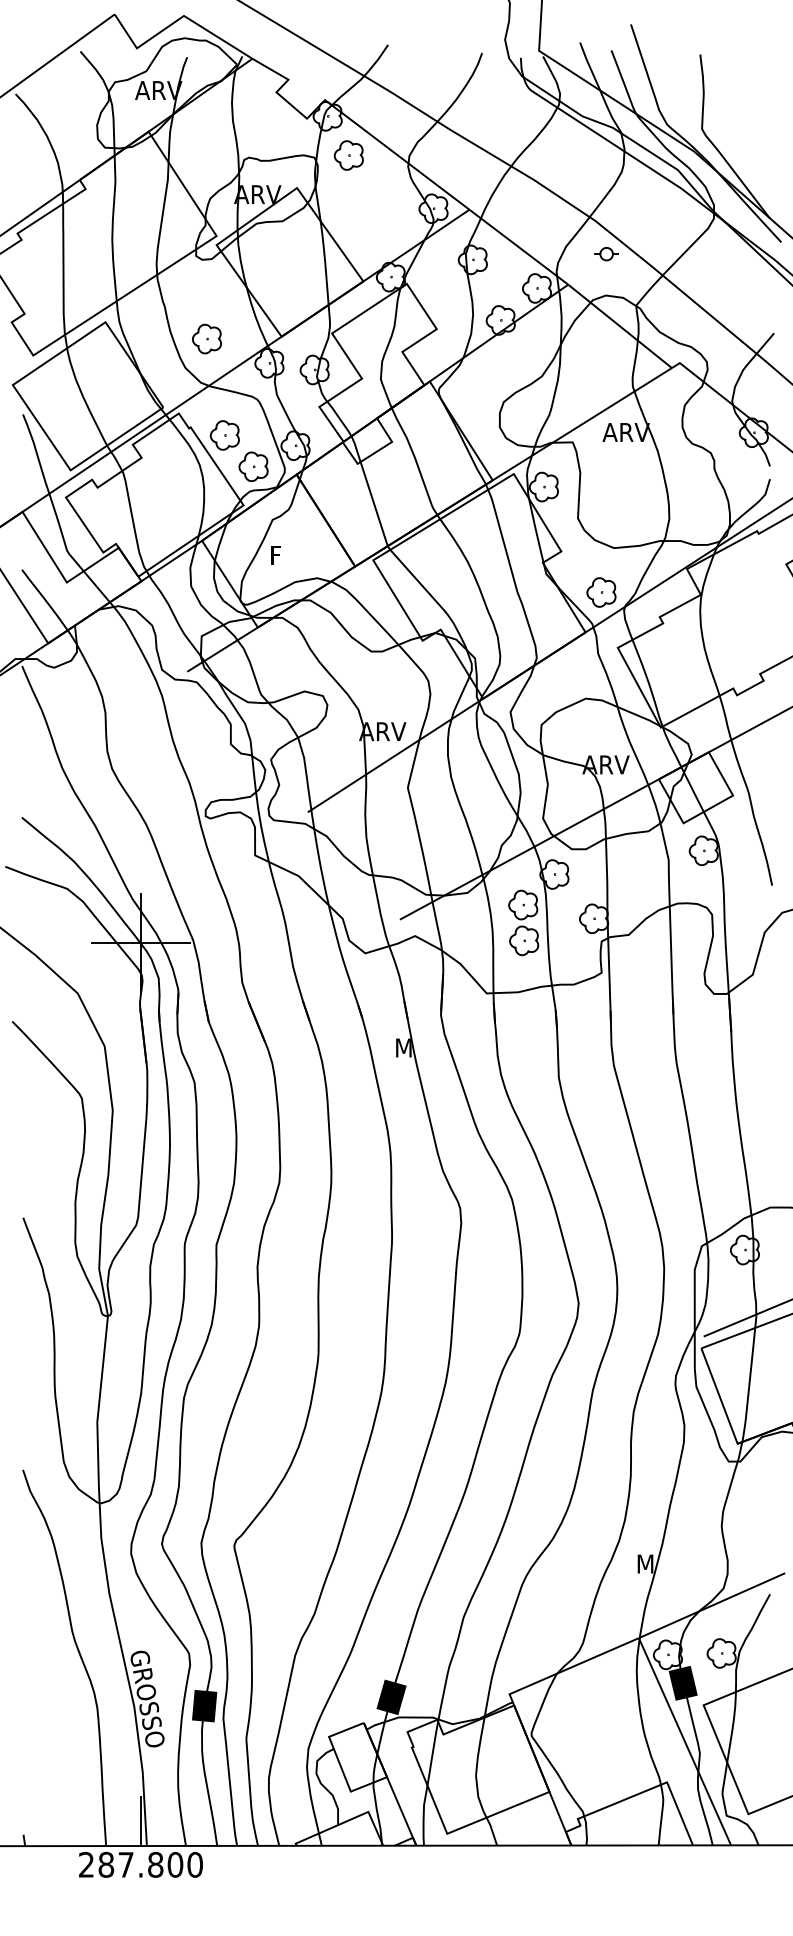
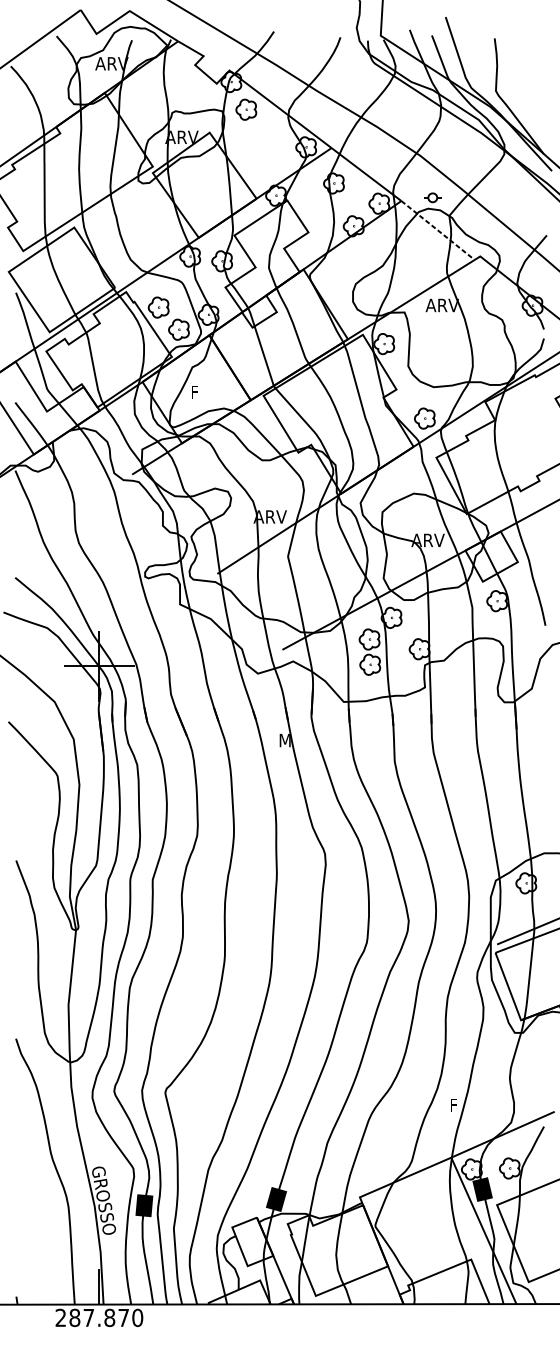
part: (606, 254) -> (432, 198), moved
line: (620, 326) -> (438, 230), solid -> dashed
part: (206, 338) -> (145, 239), removed
text: (645, 1563) -> (455, 1104), M -> F
text: (175, 1864) -> (123, 1317), 287.800 -> 287.870

